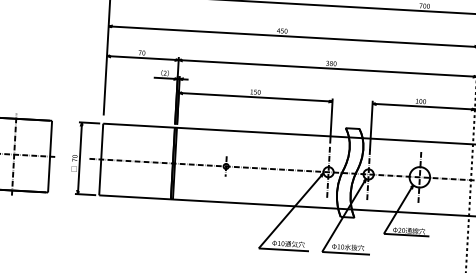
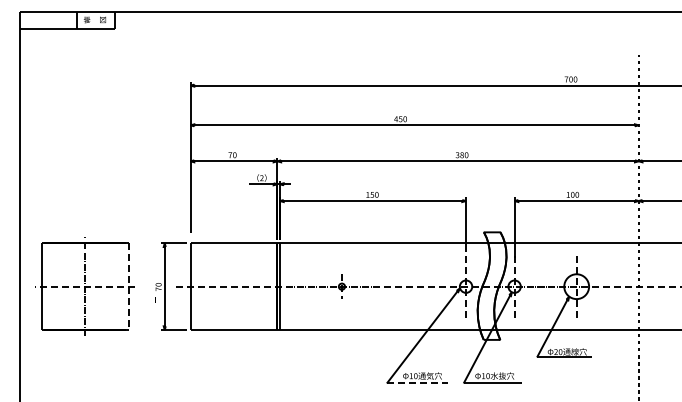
line: (50, 157) -> (128, 287), solid -> dashed
line: (284, 249) -> (417, 383), solid -> dashed

